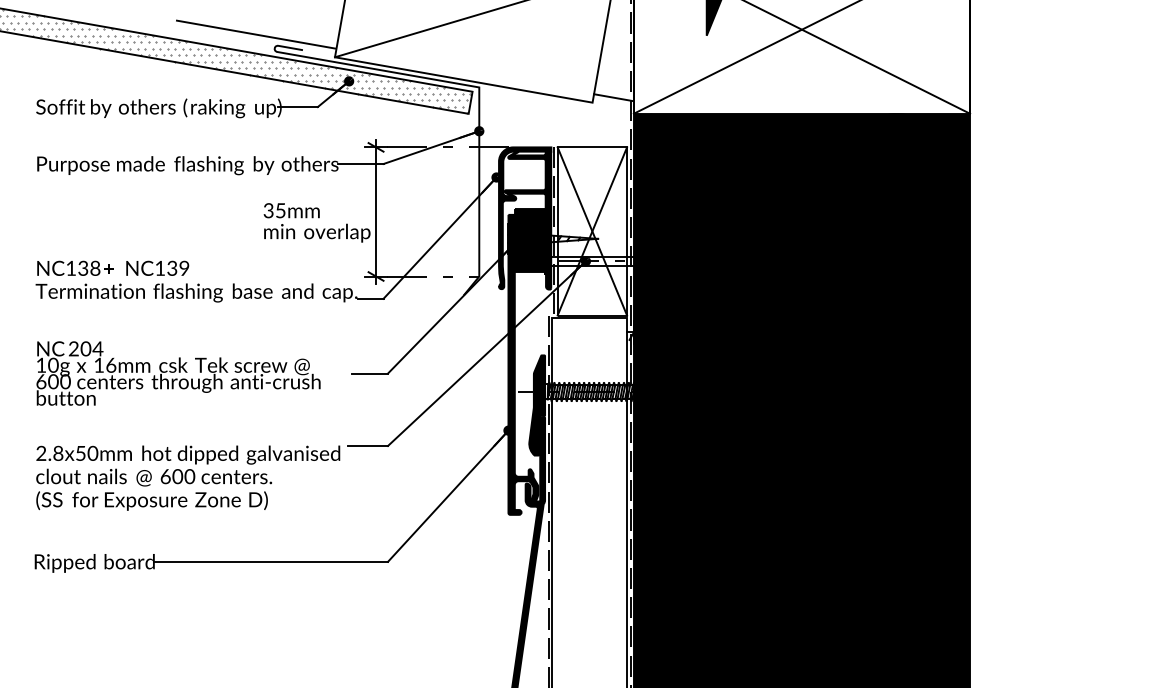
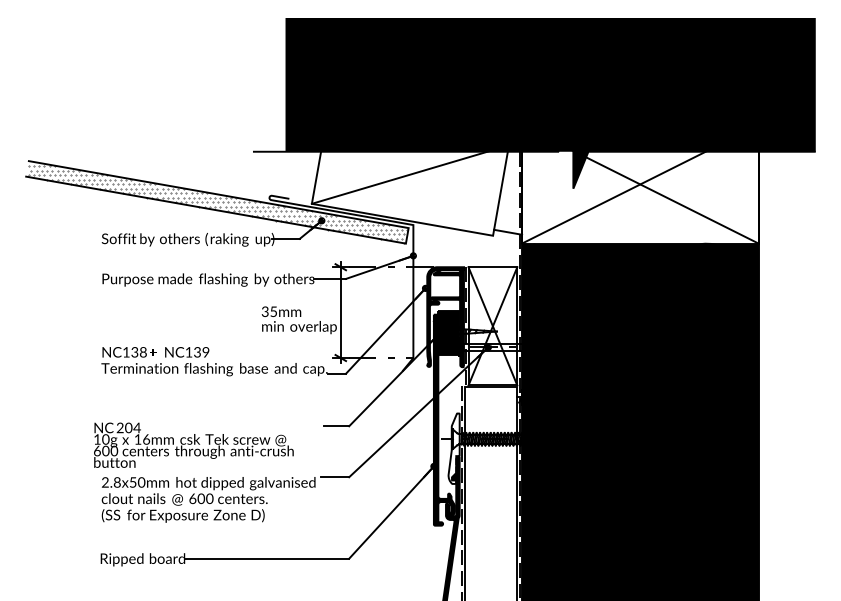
line: (254, 34) -> (255, 187), removed
text: (178, 372) -> (193, 444), moved
fill: (536, 405) -> (453, 448), removed

